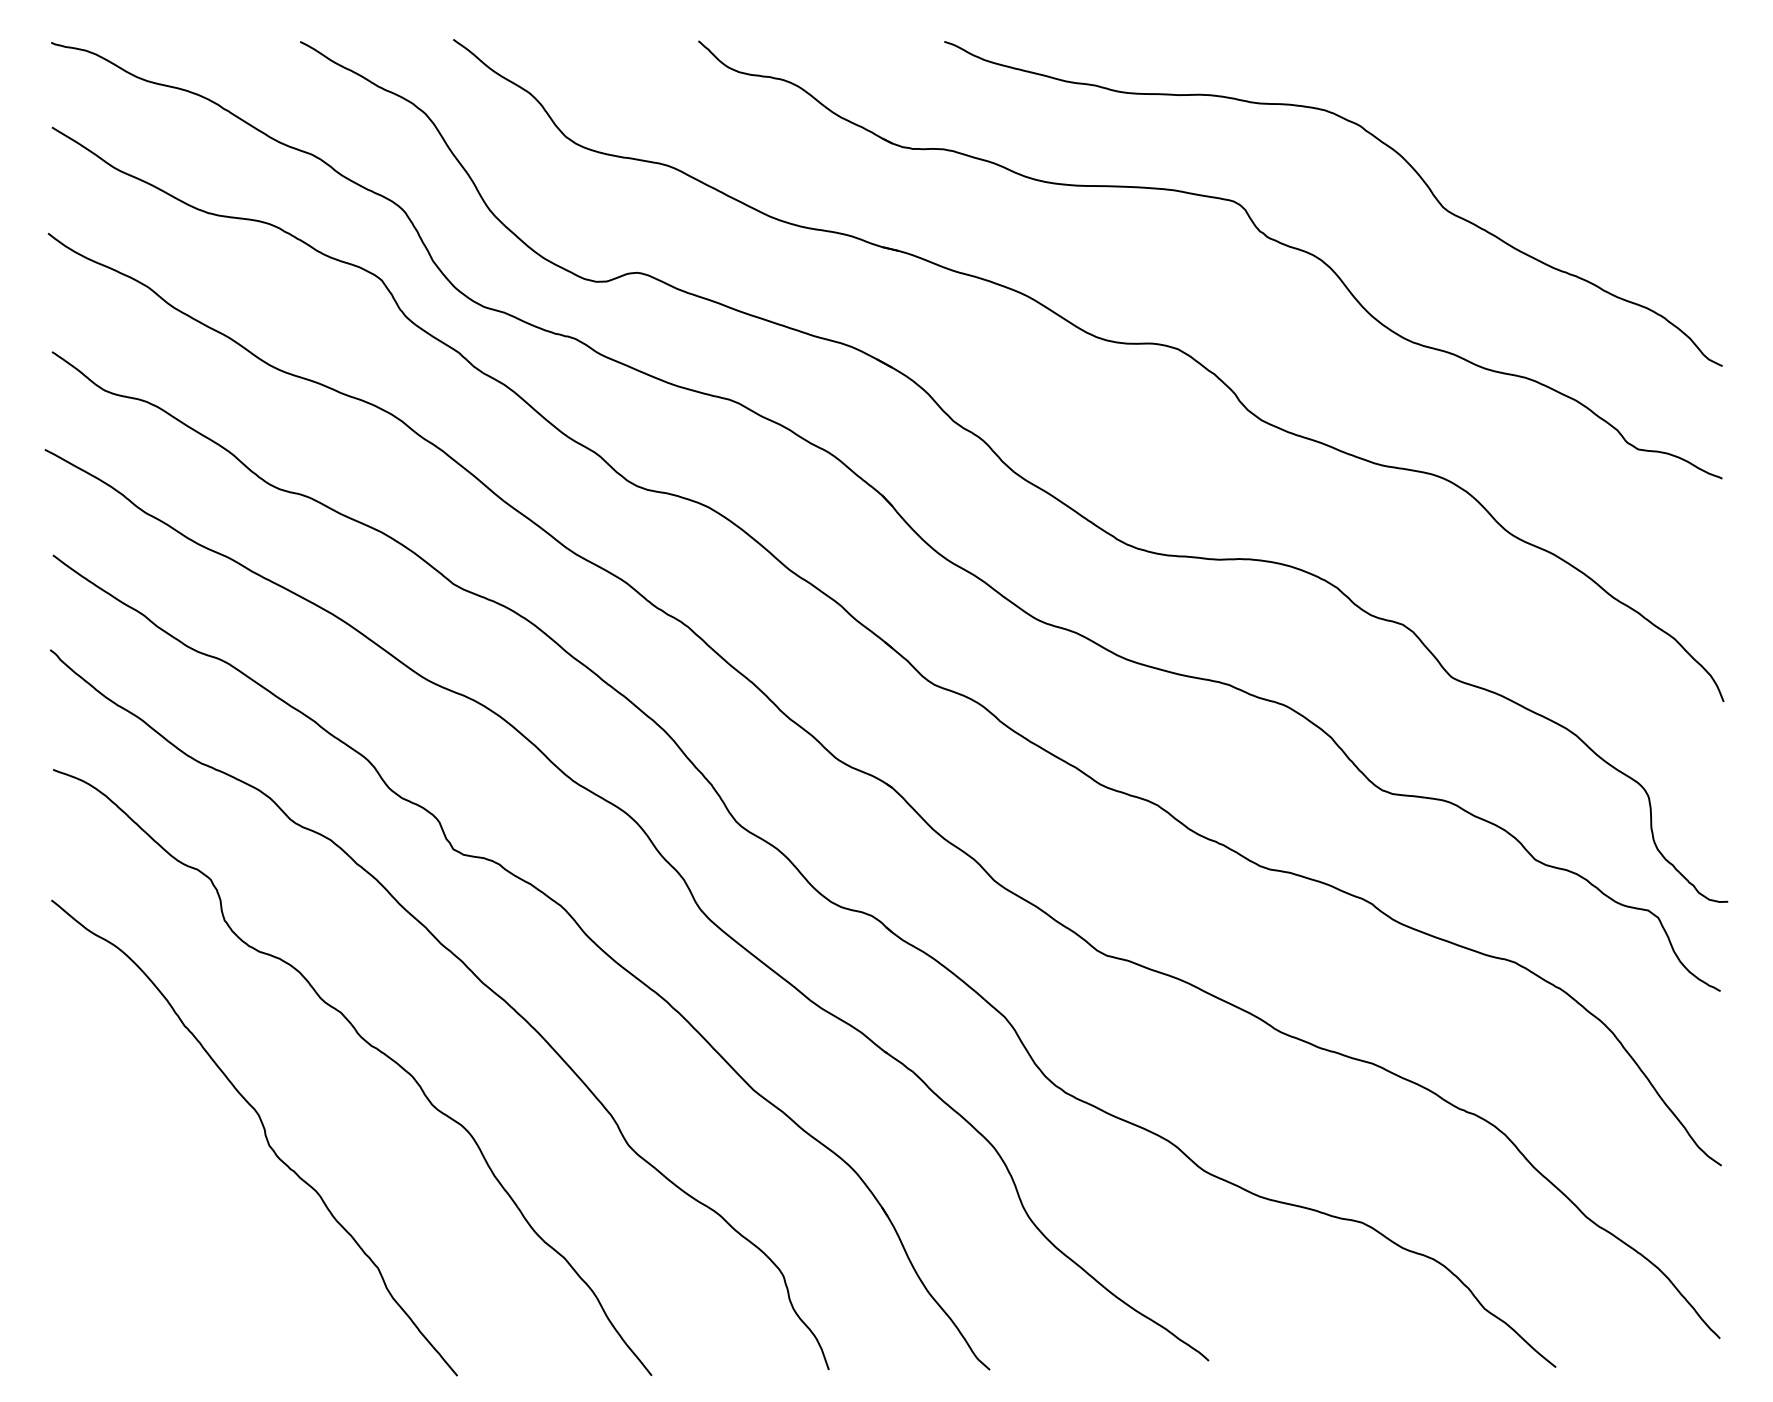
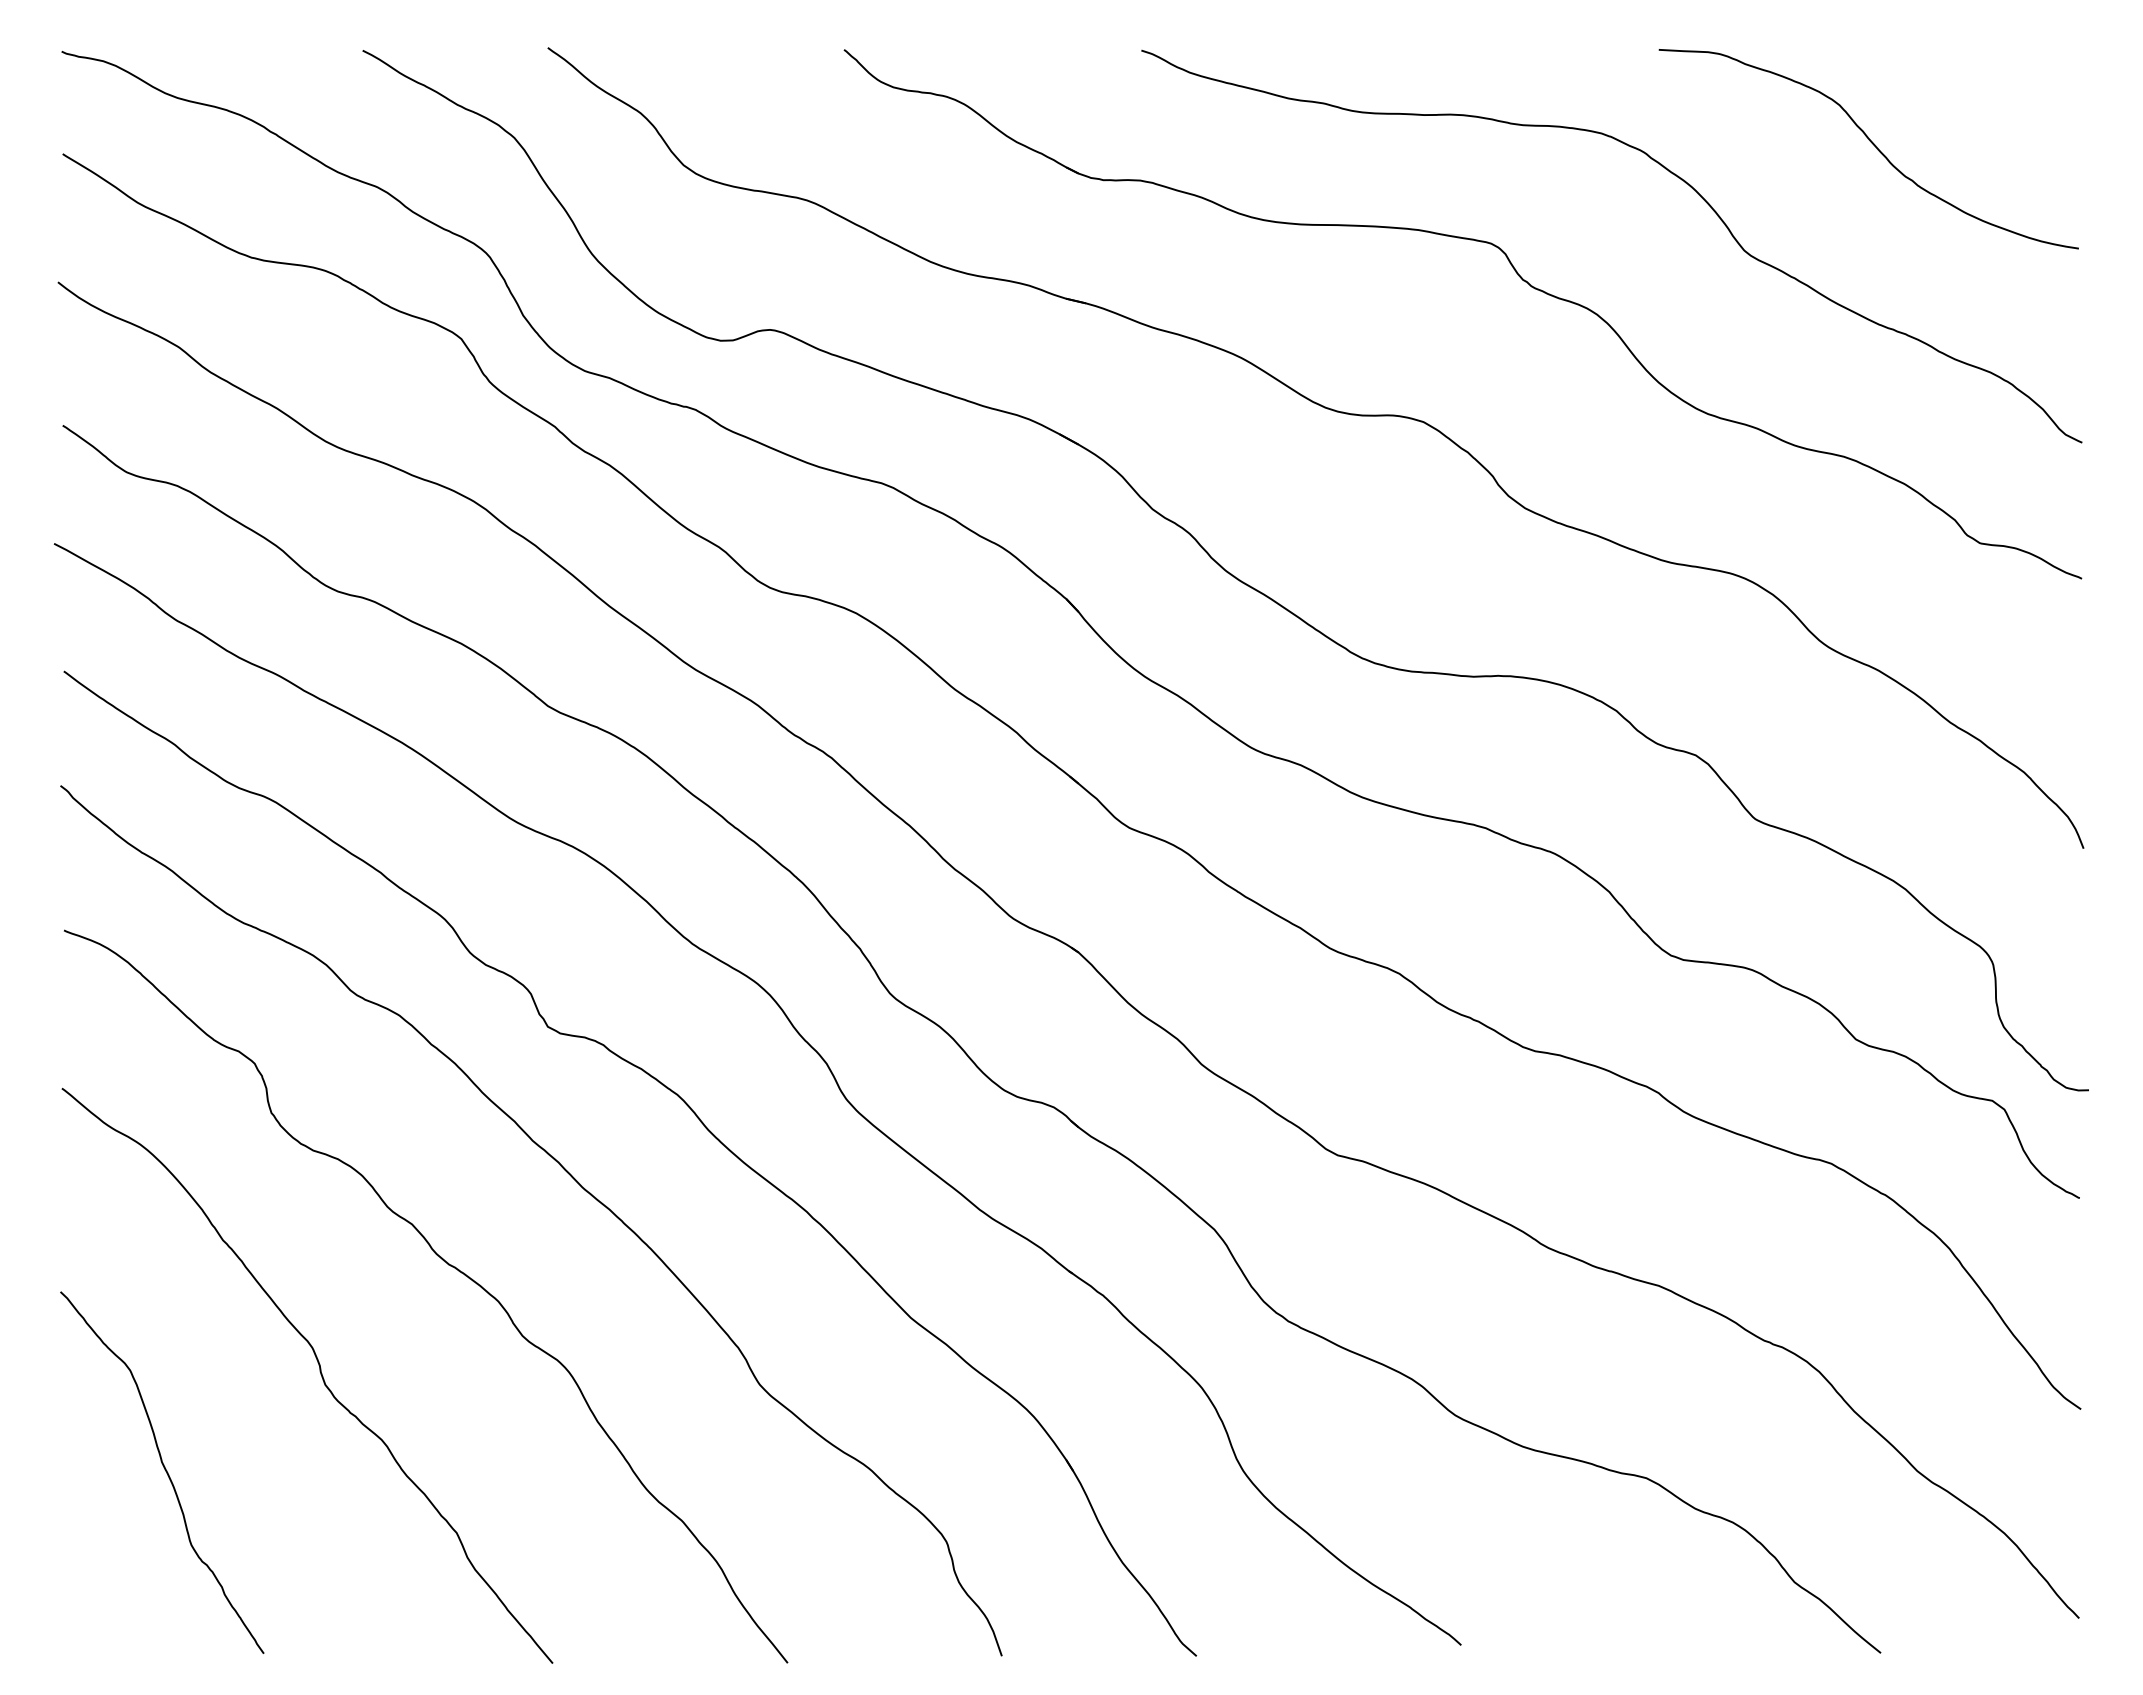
curve: (1549, 119) -> (1872, 144), added
curve: (137, 1217) -> (165, 1471), added

